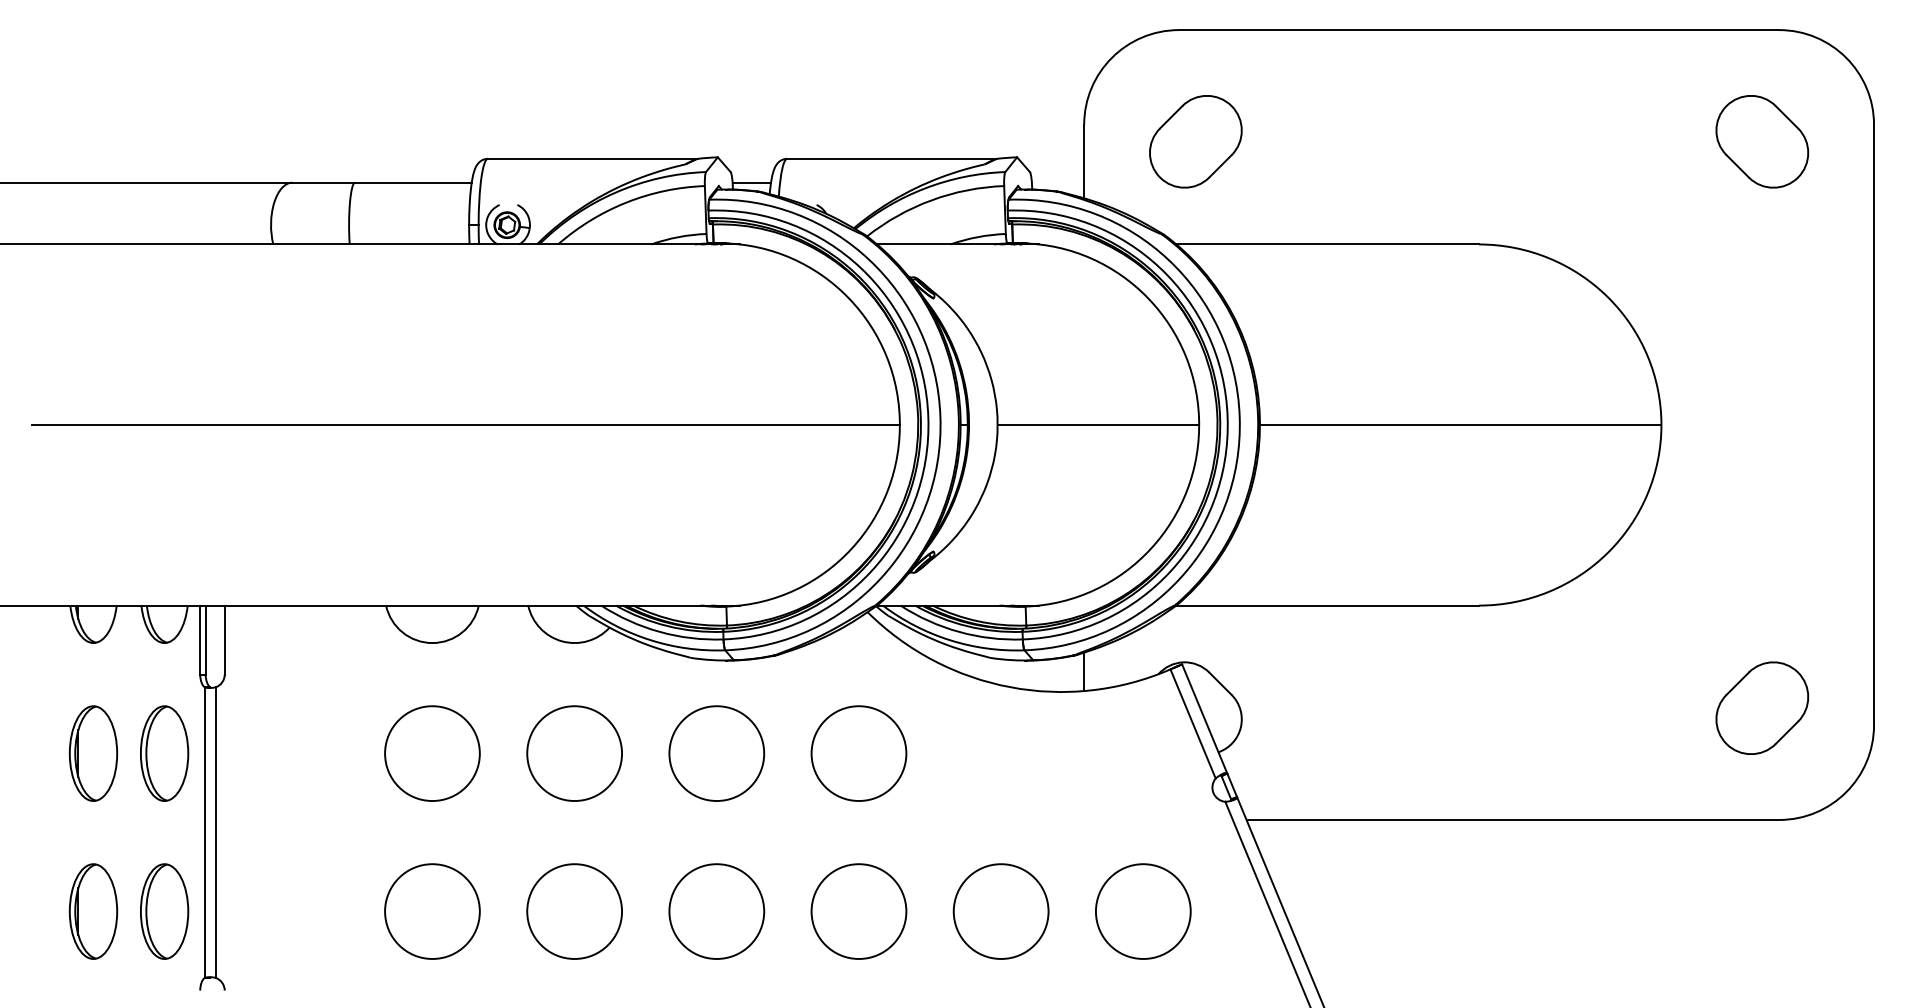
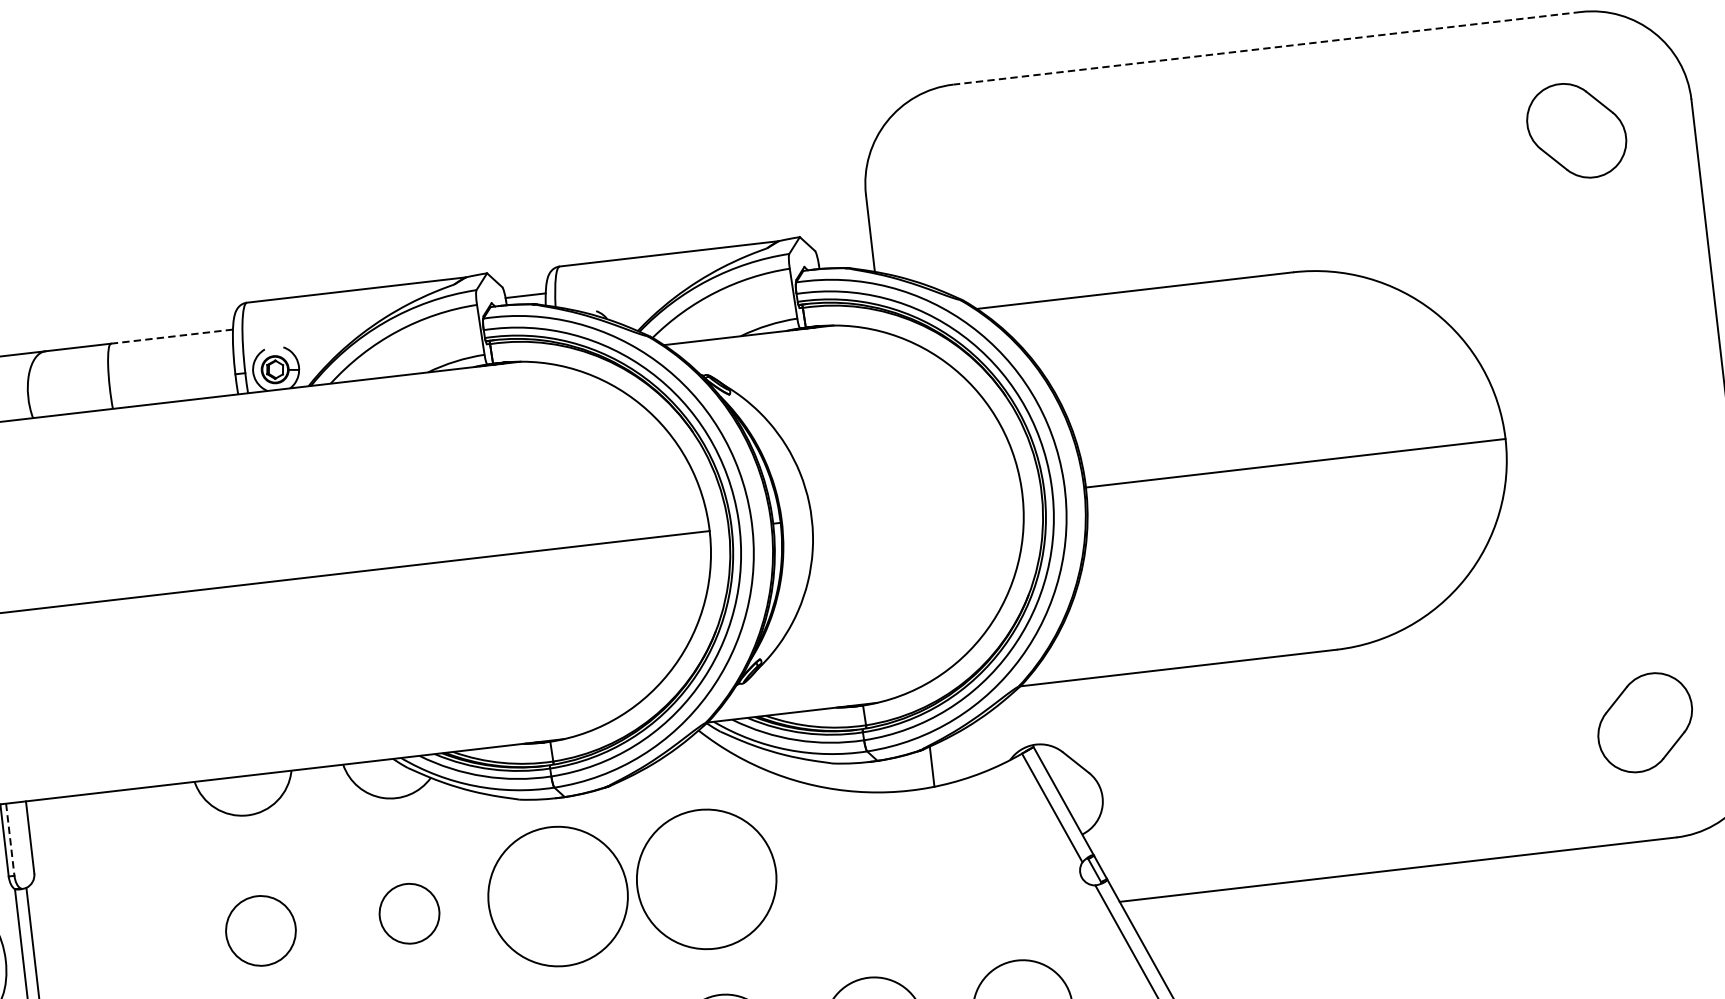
line: (1478, 30) -> (1266, 48), solid -> dashed
part: (1195, 141) -> (984, 199), removed
line: (412, 182) -> (171, 336), solid -> dashed
line: (1098, 425) -> (917, 507), removed
line: (205, 640) -> (10, 840), solid -> dashed
circle: (432, 753) -> (260, 930), size x0.7
circle: (574, 753) -> (409, 913), size x0.6
circle: (716, 753) -> (557, 896), size x1.4
circle: (858, 753) -> (706, 879), size x1.4

